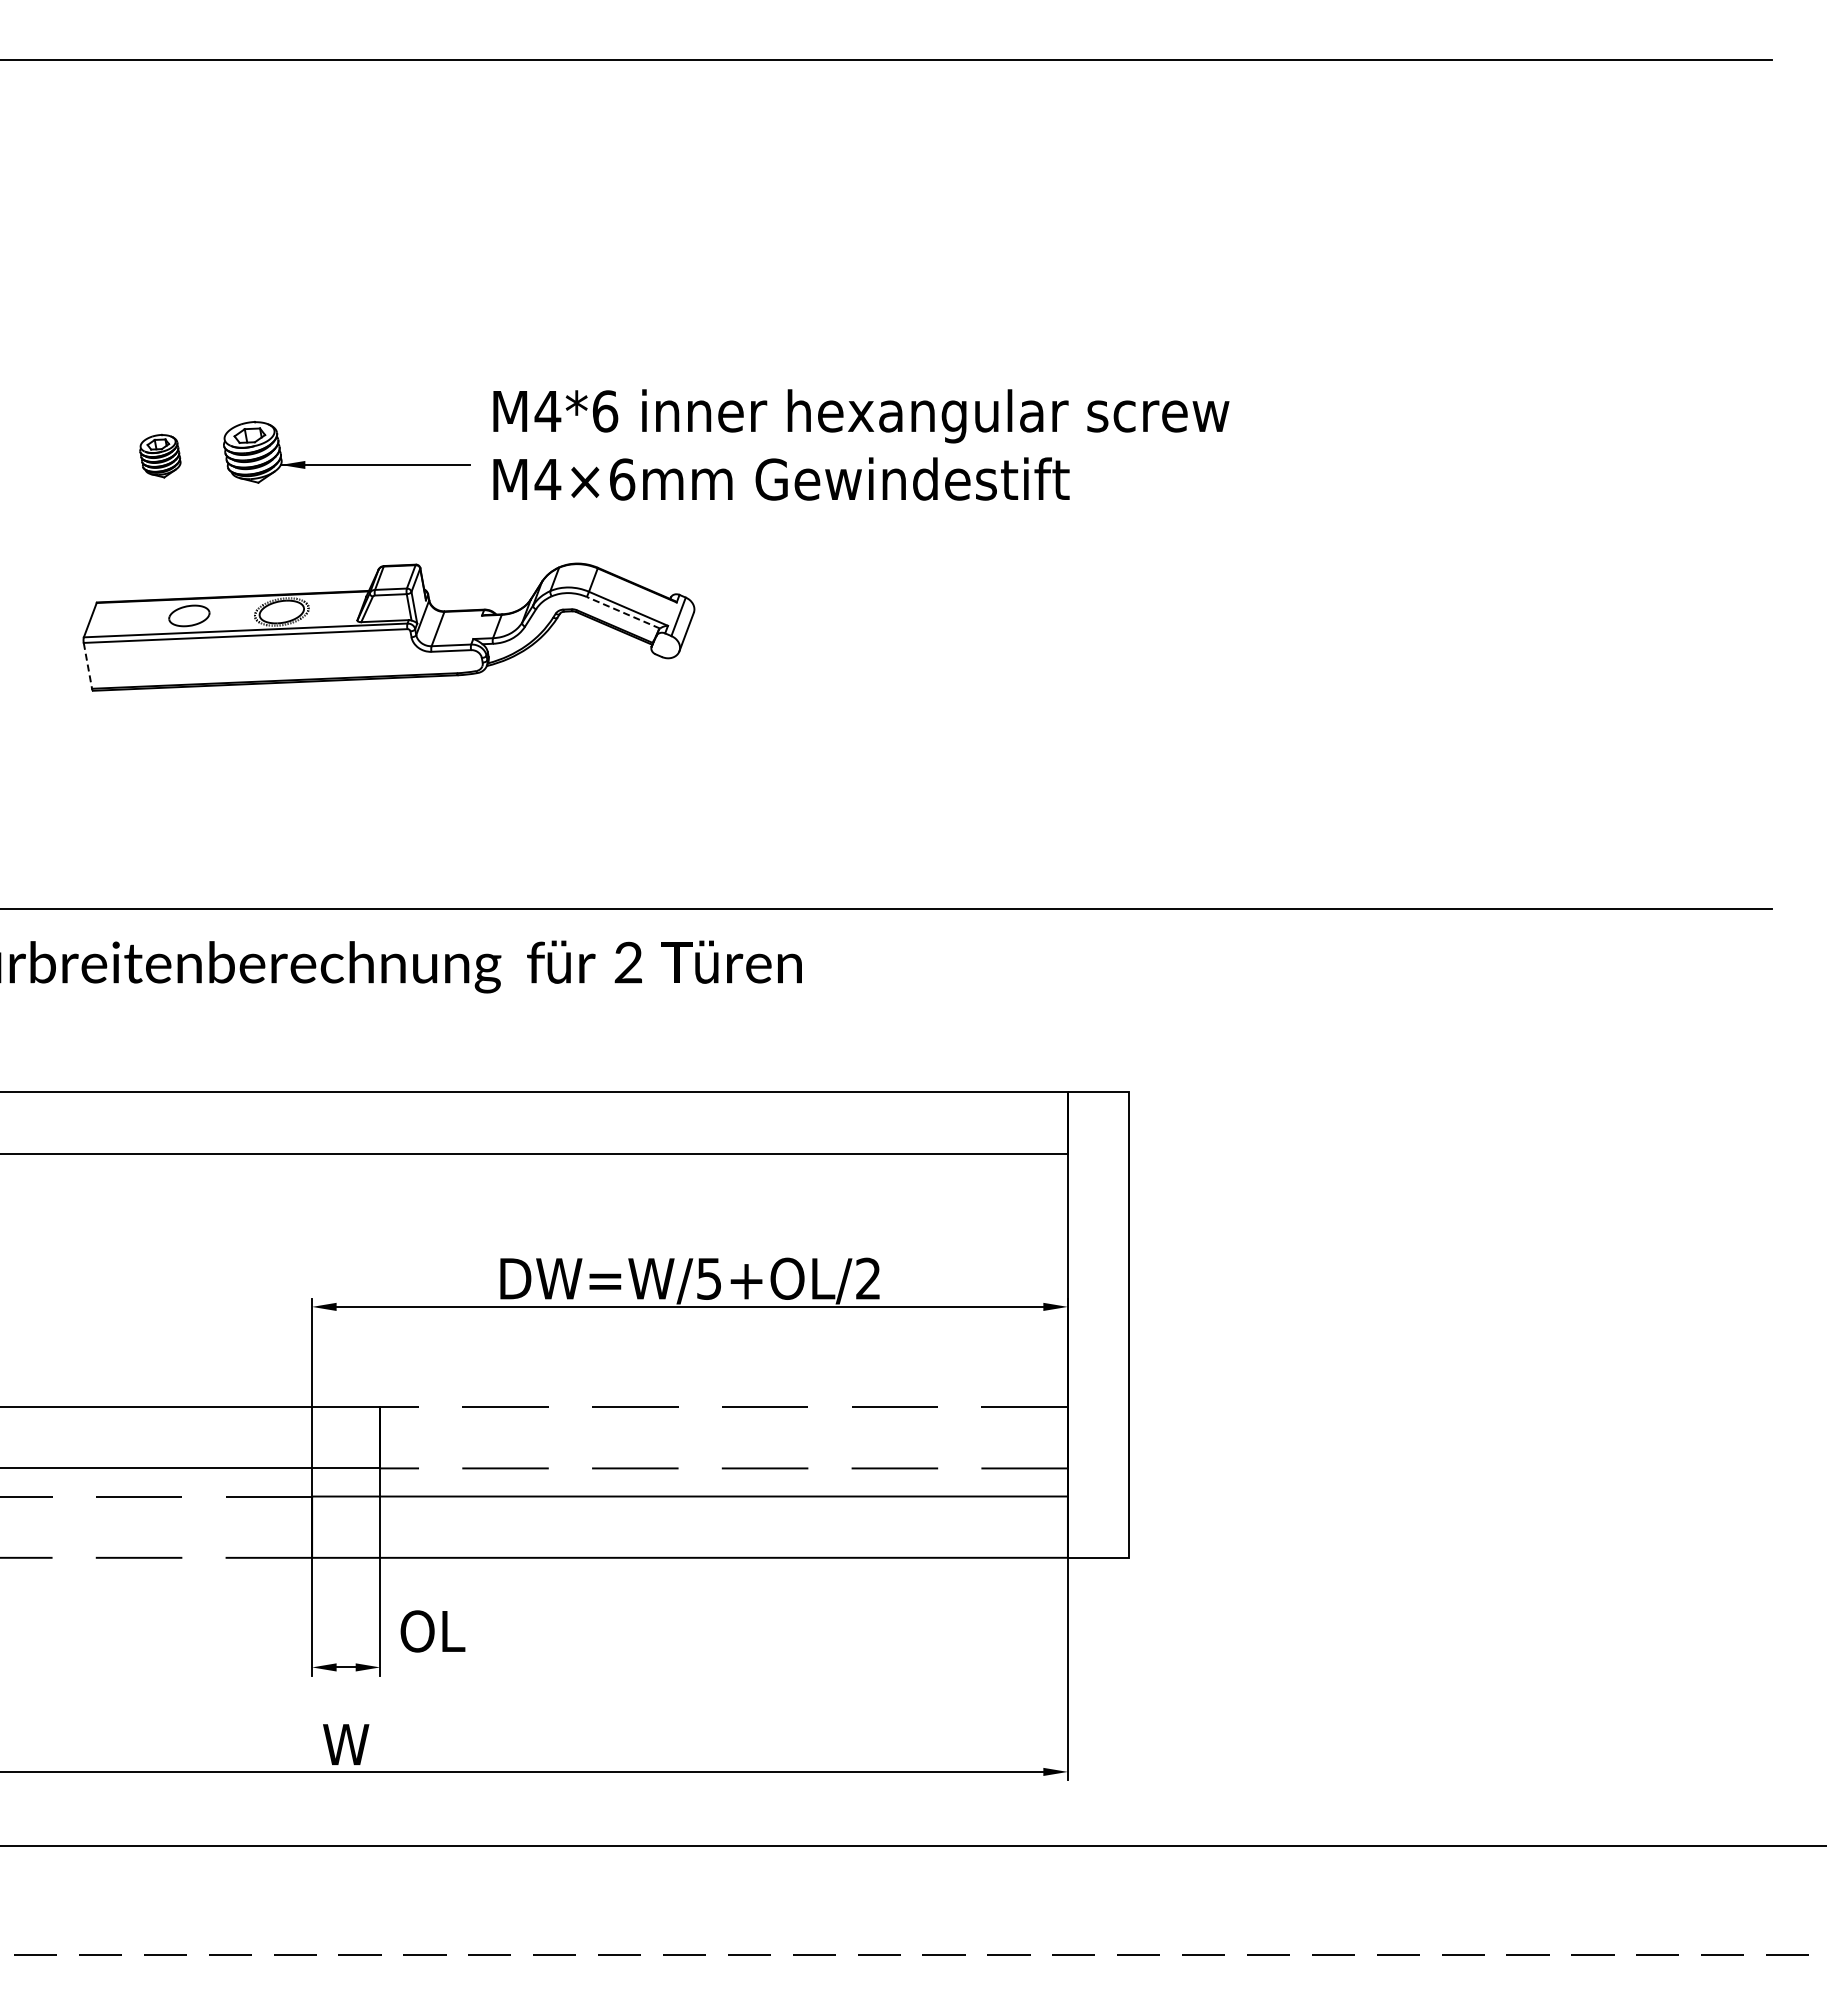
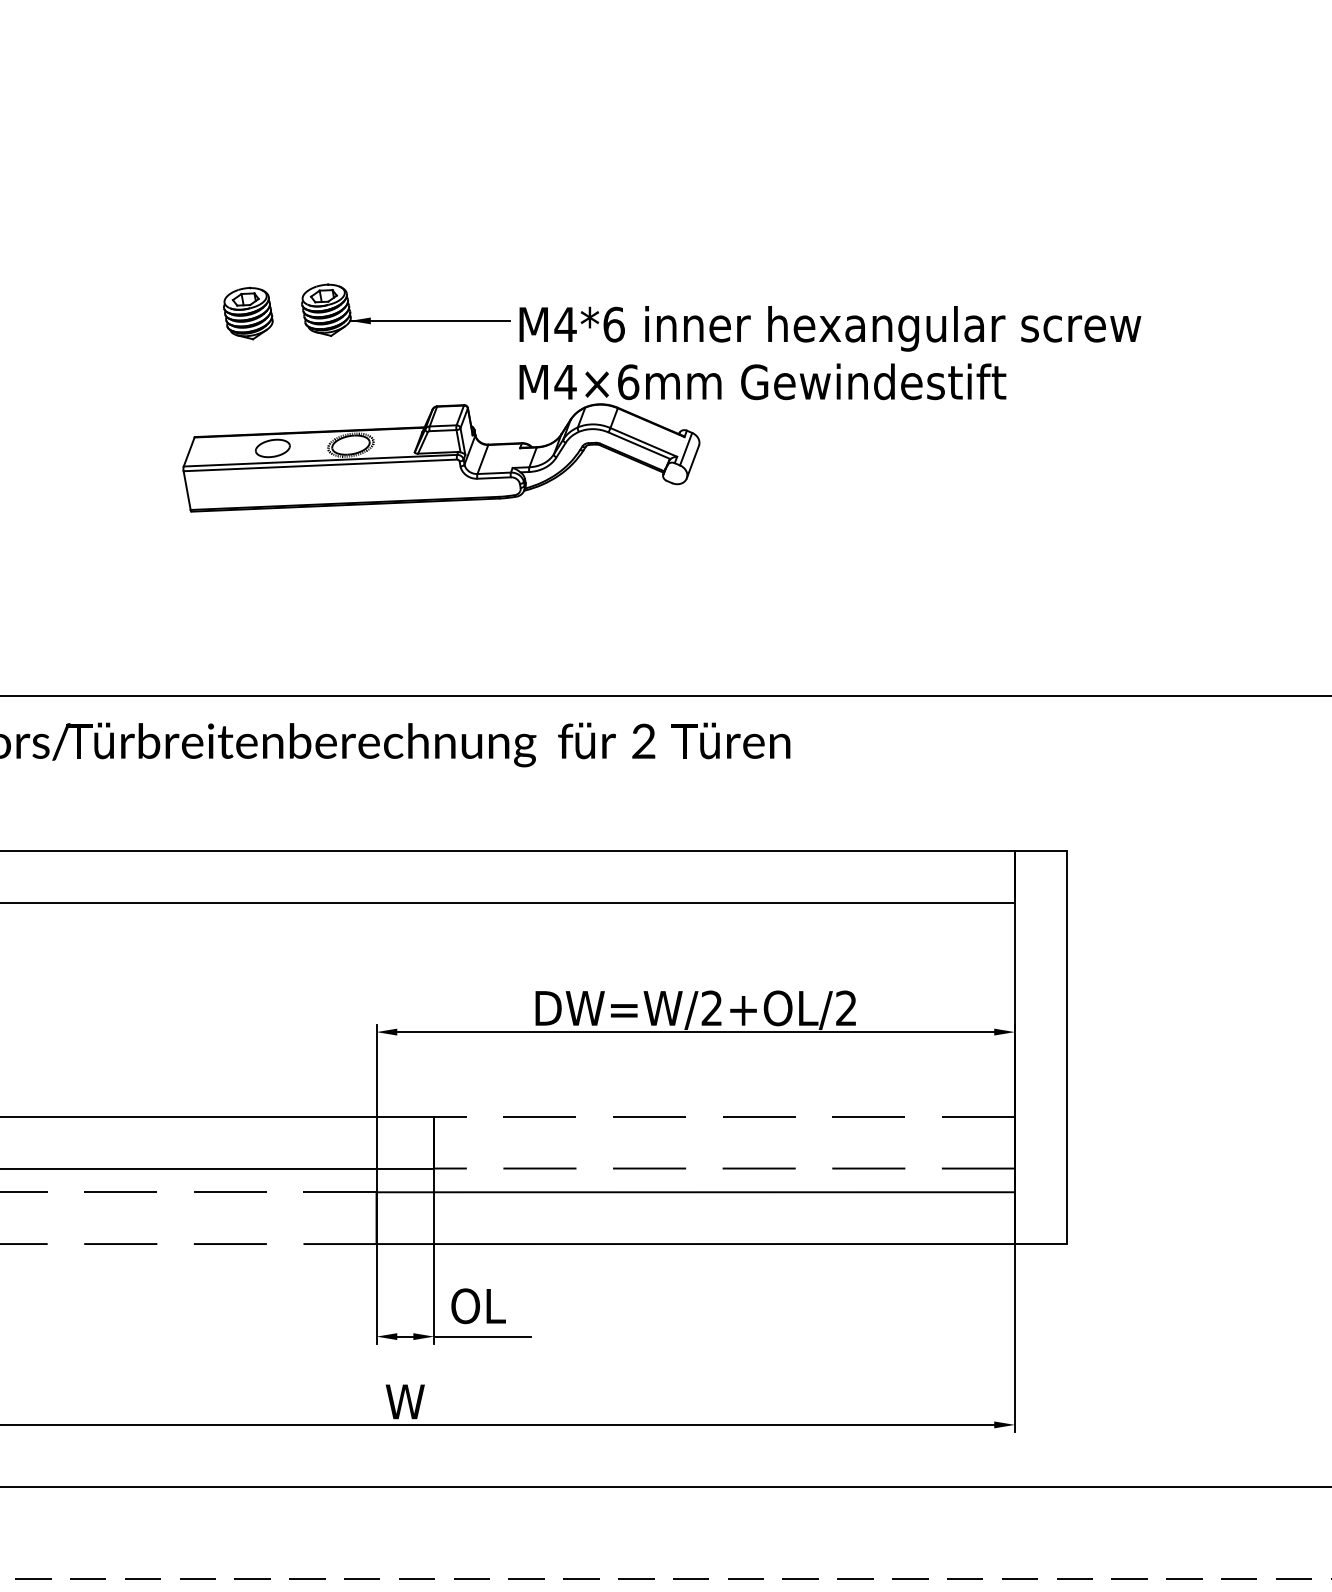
text: (861, 444) -> (830, 352), moved
part: (160, 455) -> (248, 312), size x1.43
line: (623, 612) -> (639, 445), dashed -> solid
line: (88, 666) -> (187, 491), dashed -> solid
text: (708, 1278) -> (711, 1008), DW=W/5+OL/2 -> DW=W/2+OL/2
line: (437, 1667) -> (482, 1336), added

